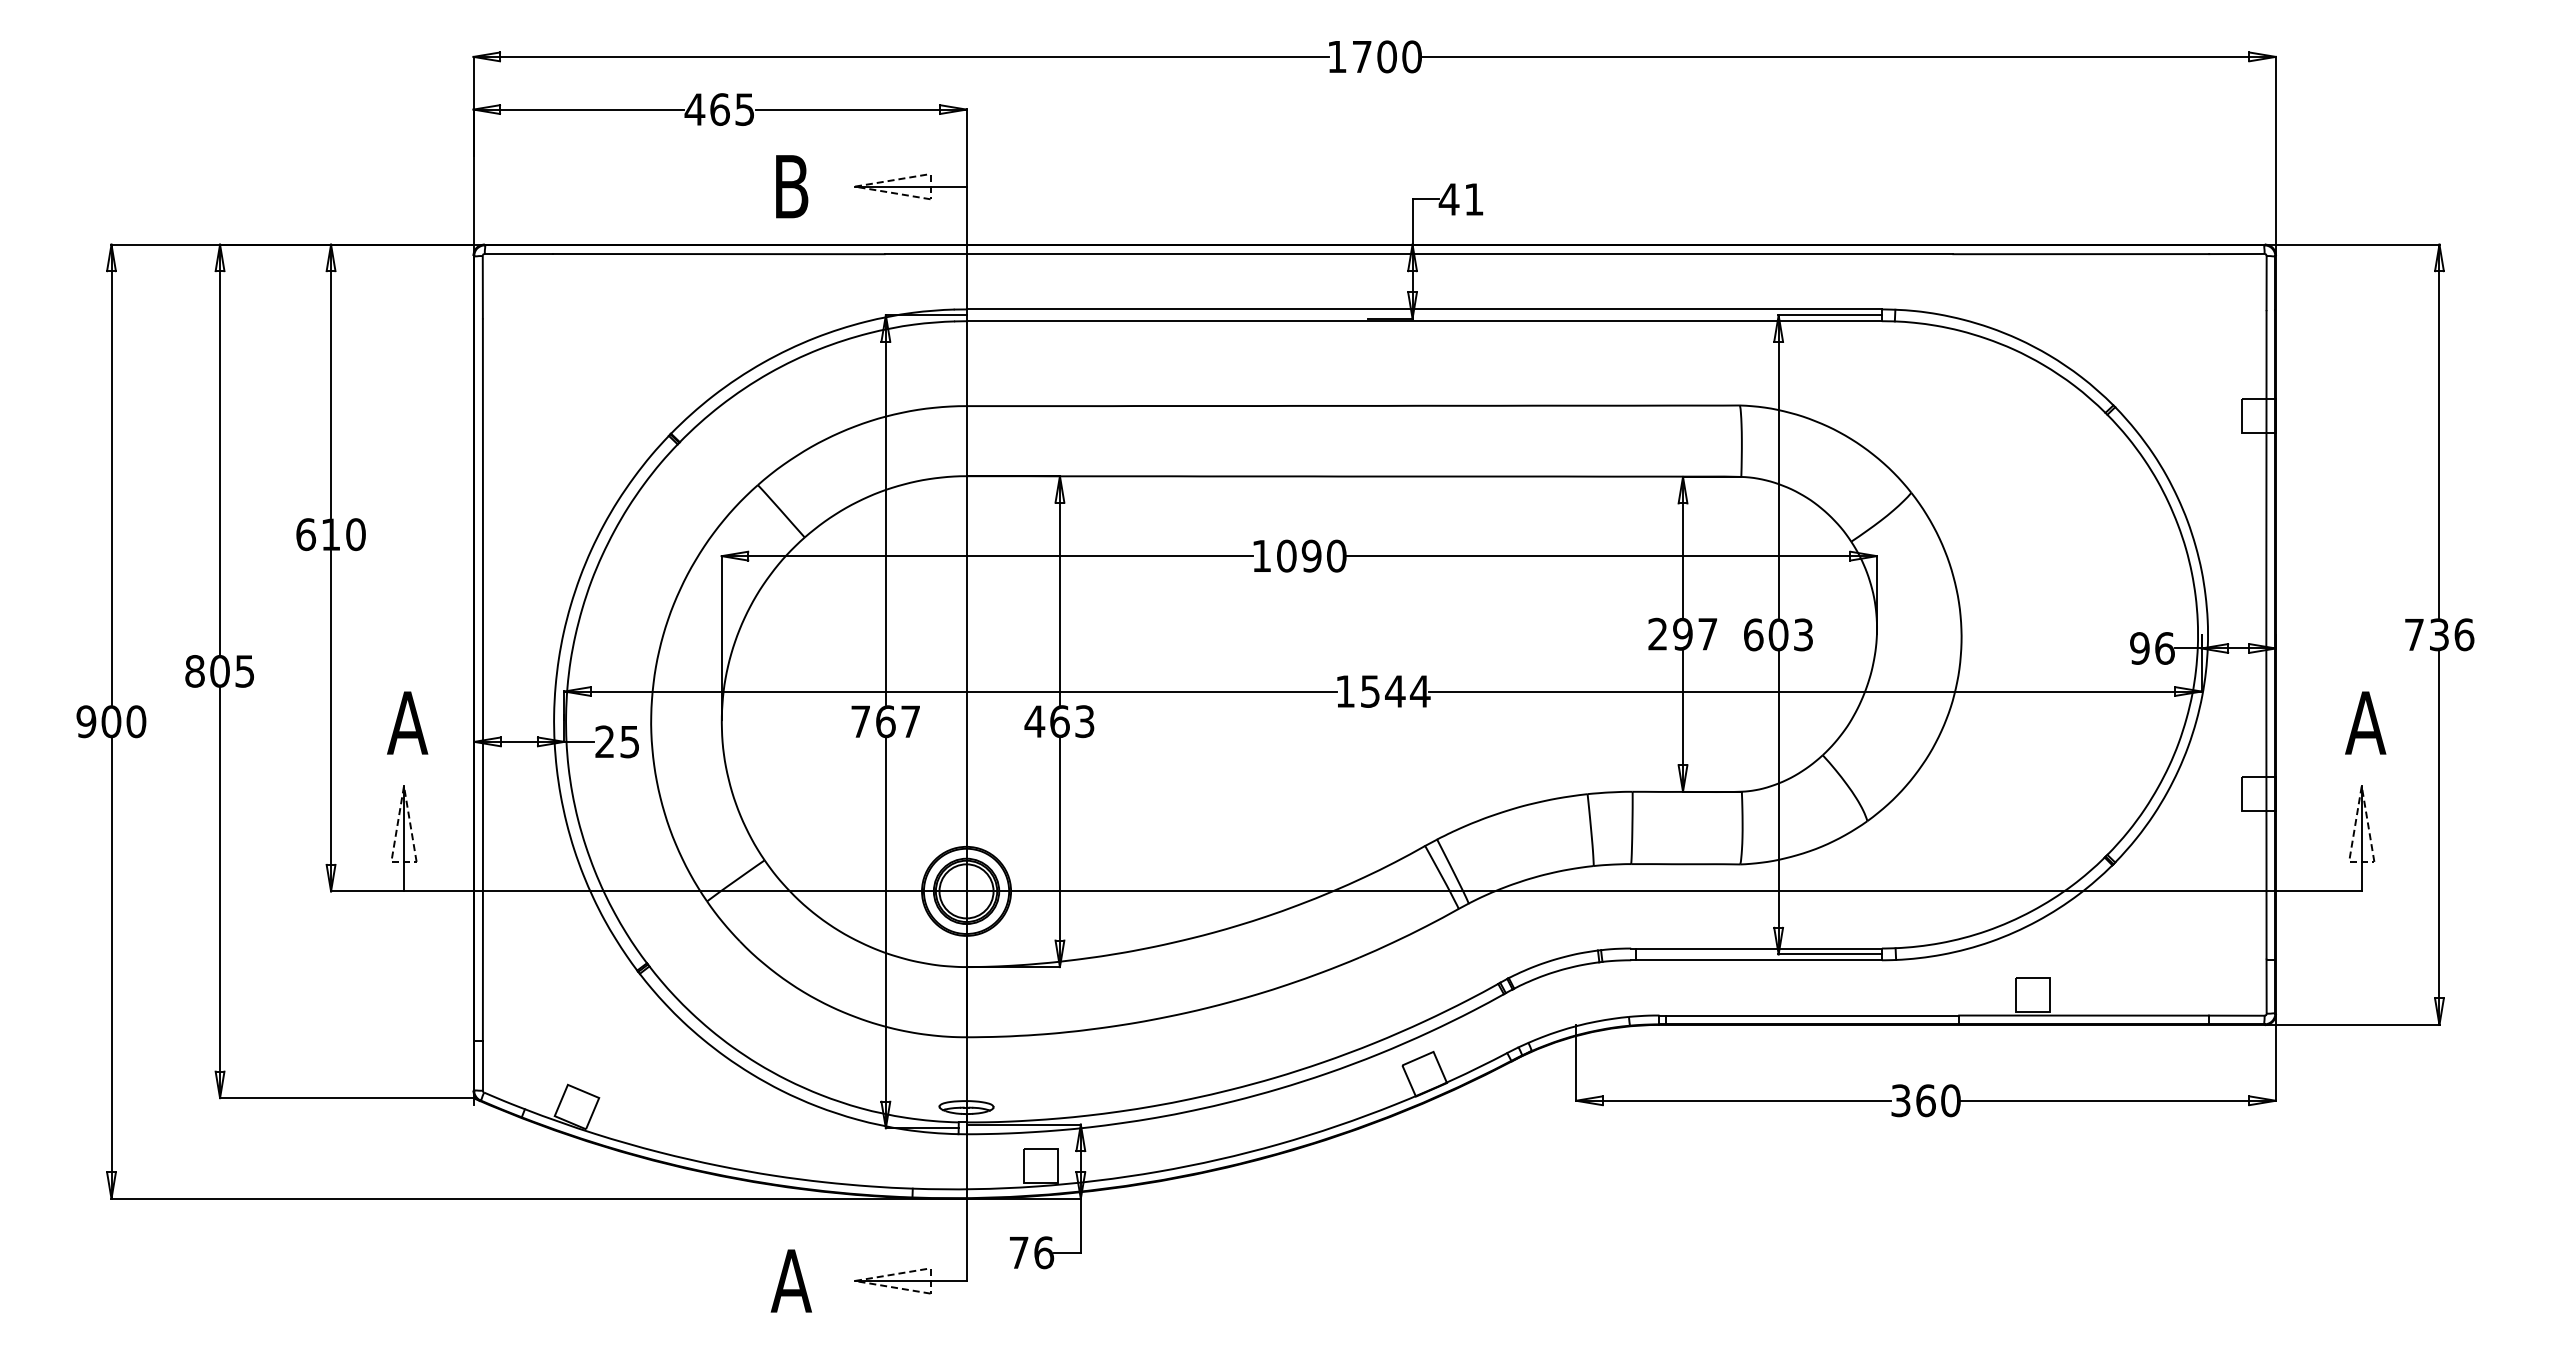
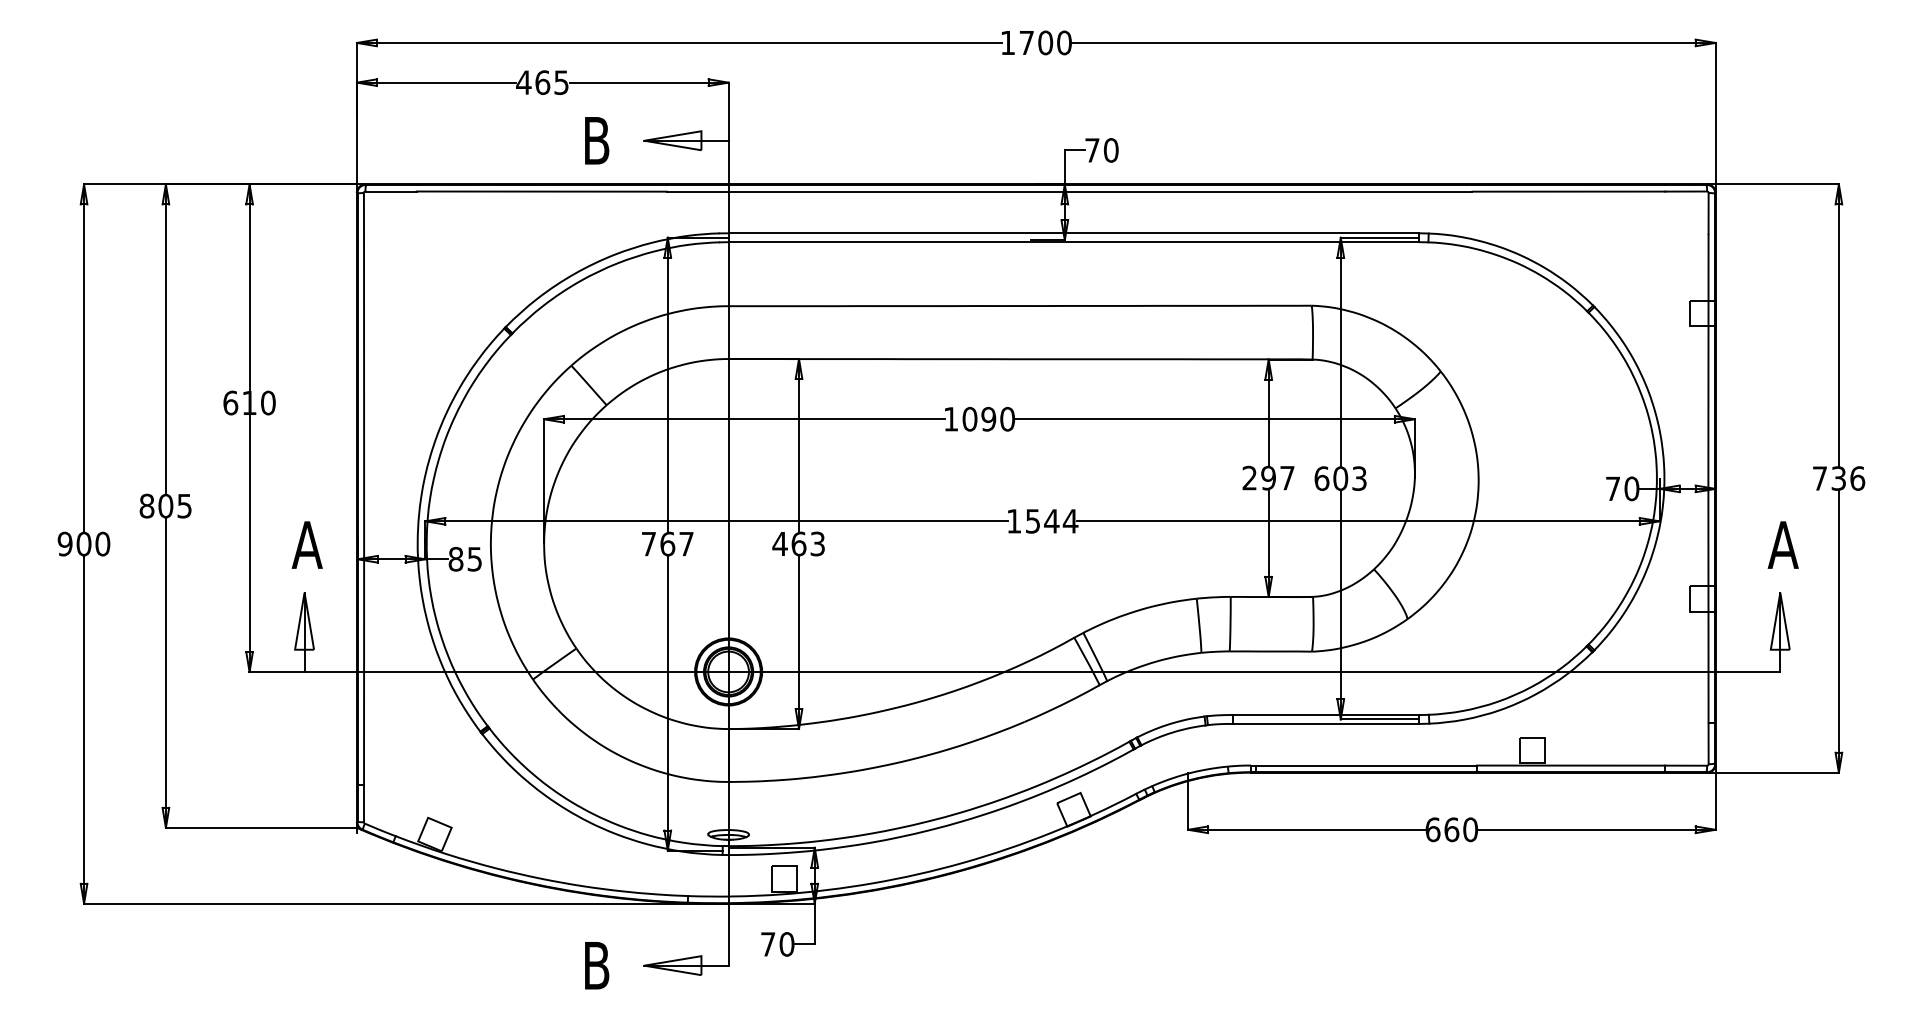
line: (867, 184) -> (653, 139), dashed -> solid
text: (1461, 199) -> (1101, 150), 41 -> 70
text: (2152, 648) -> (1622, 488), 96 -> 70
text: (604, 741) -> (455, 558), 25 -> 85
line: (401, 798) -> (302, 601), dashed -> solid
line: (2359, 798) -> (1778, 601), dashed -> solid
text: (1900, 1100) -> (1432, 829), 360 -> 660
text: (1044, 1252) -> (787, 944), 76 -> 70
line: (867, 1278) -> (653, 963), dashed -> solid
text: (790, 1280) -> (595, 965), A -> B

